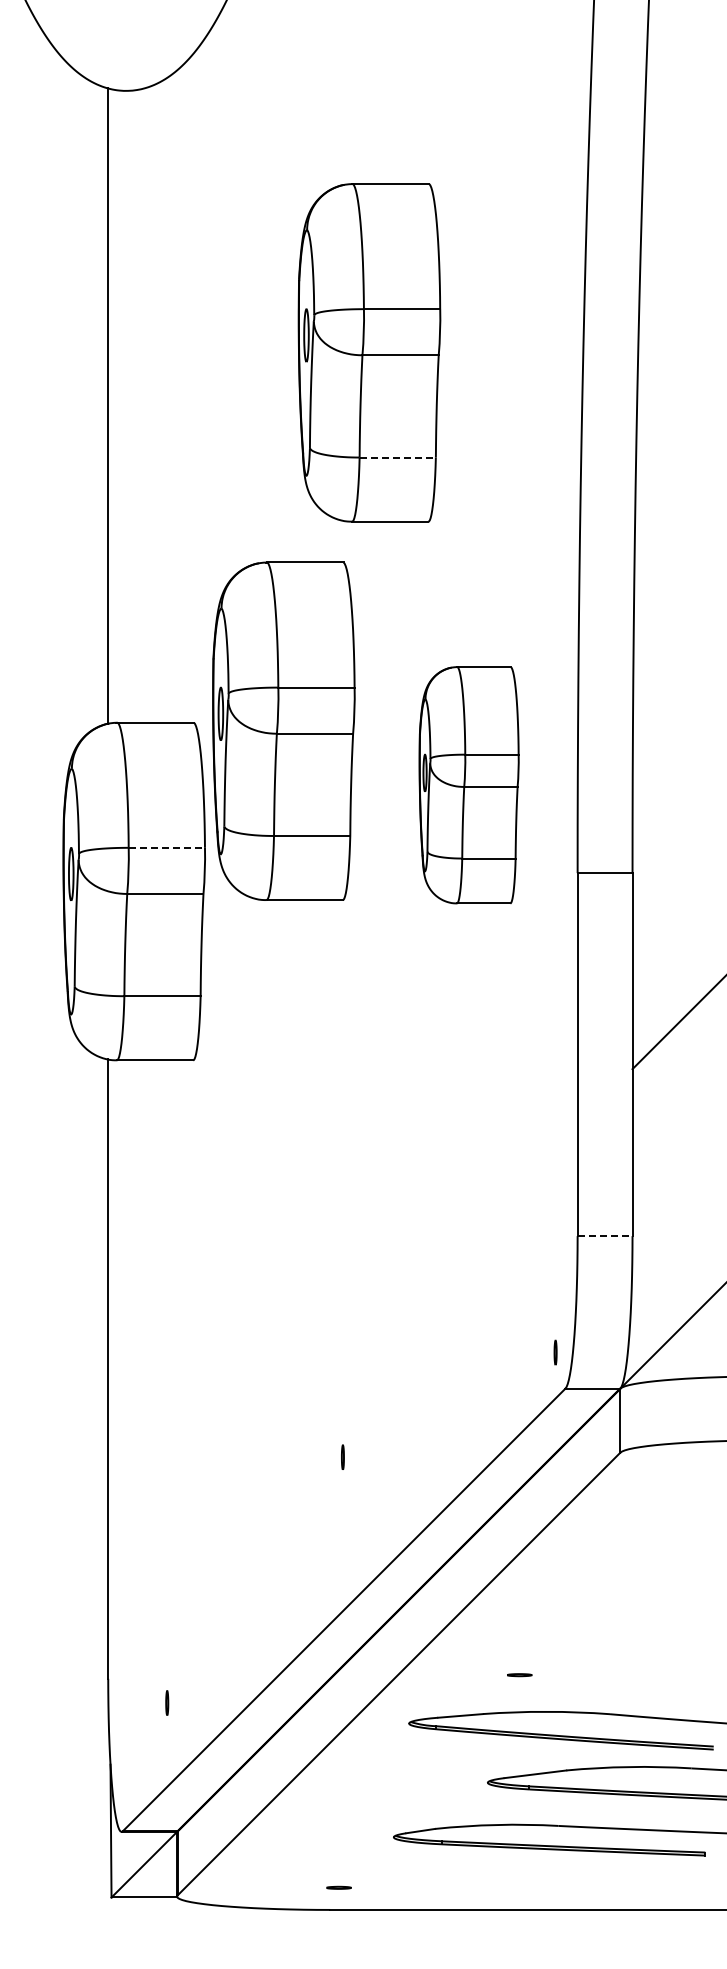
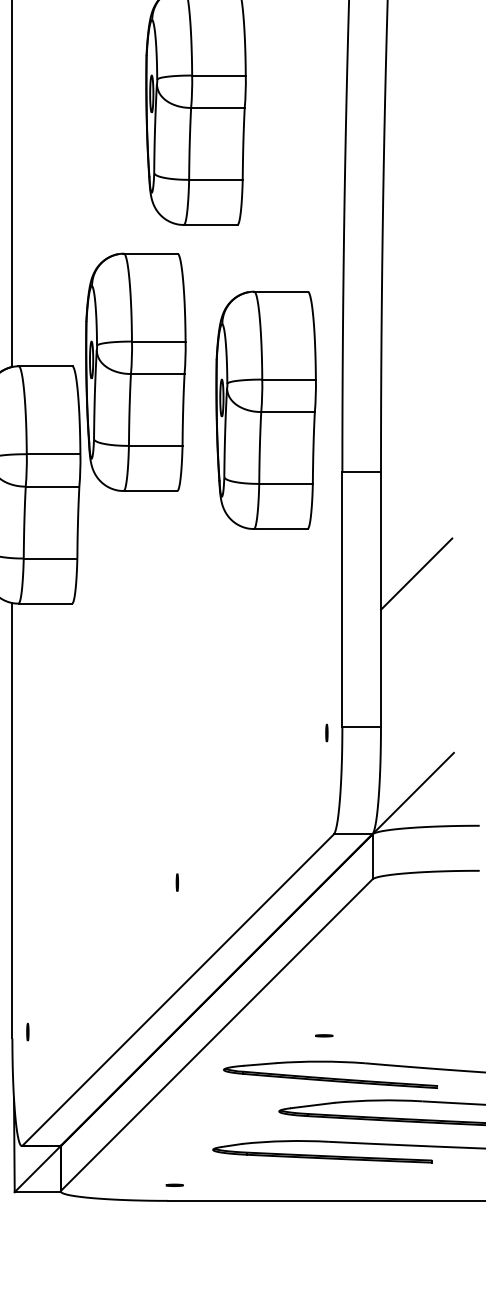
line: (398, 457) -> (216, 179), dashed -> solid
part: (468, 784) -> (265, 409), size x1.43
line: (167, 847) -> (54, 453), dashed -> solid
line: (605, 1236) -> (361, 727), dashed -> solid
line: (555, 1352) -> (326, 733), moved
line: (519, 1675) -> (324, 1036), moved
line: (167, 1702) -> (28, 1031), moved

